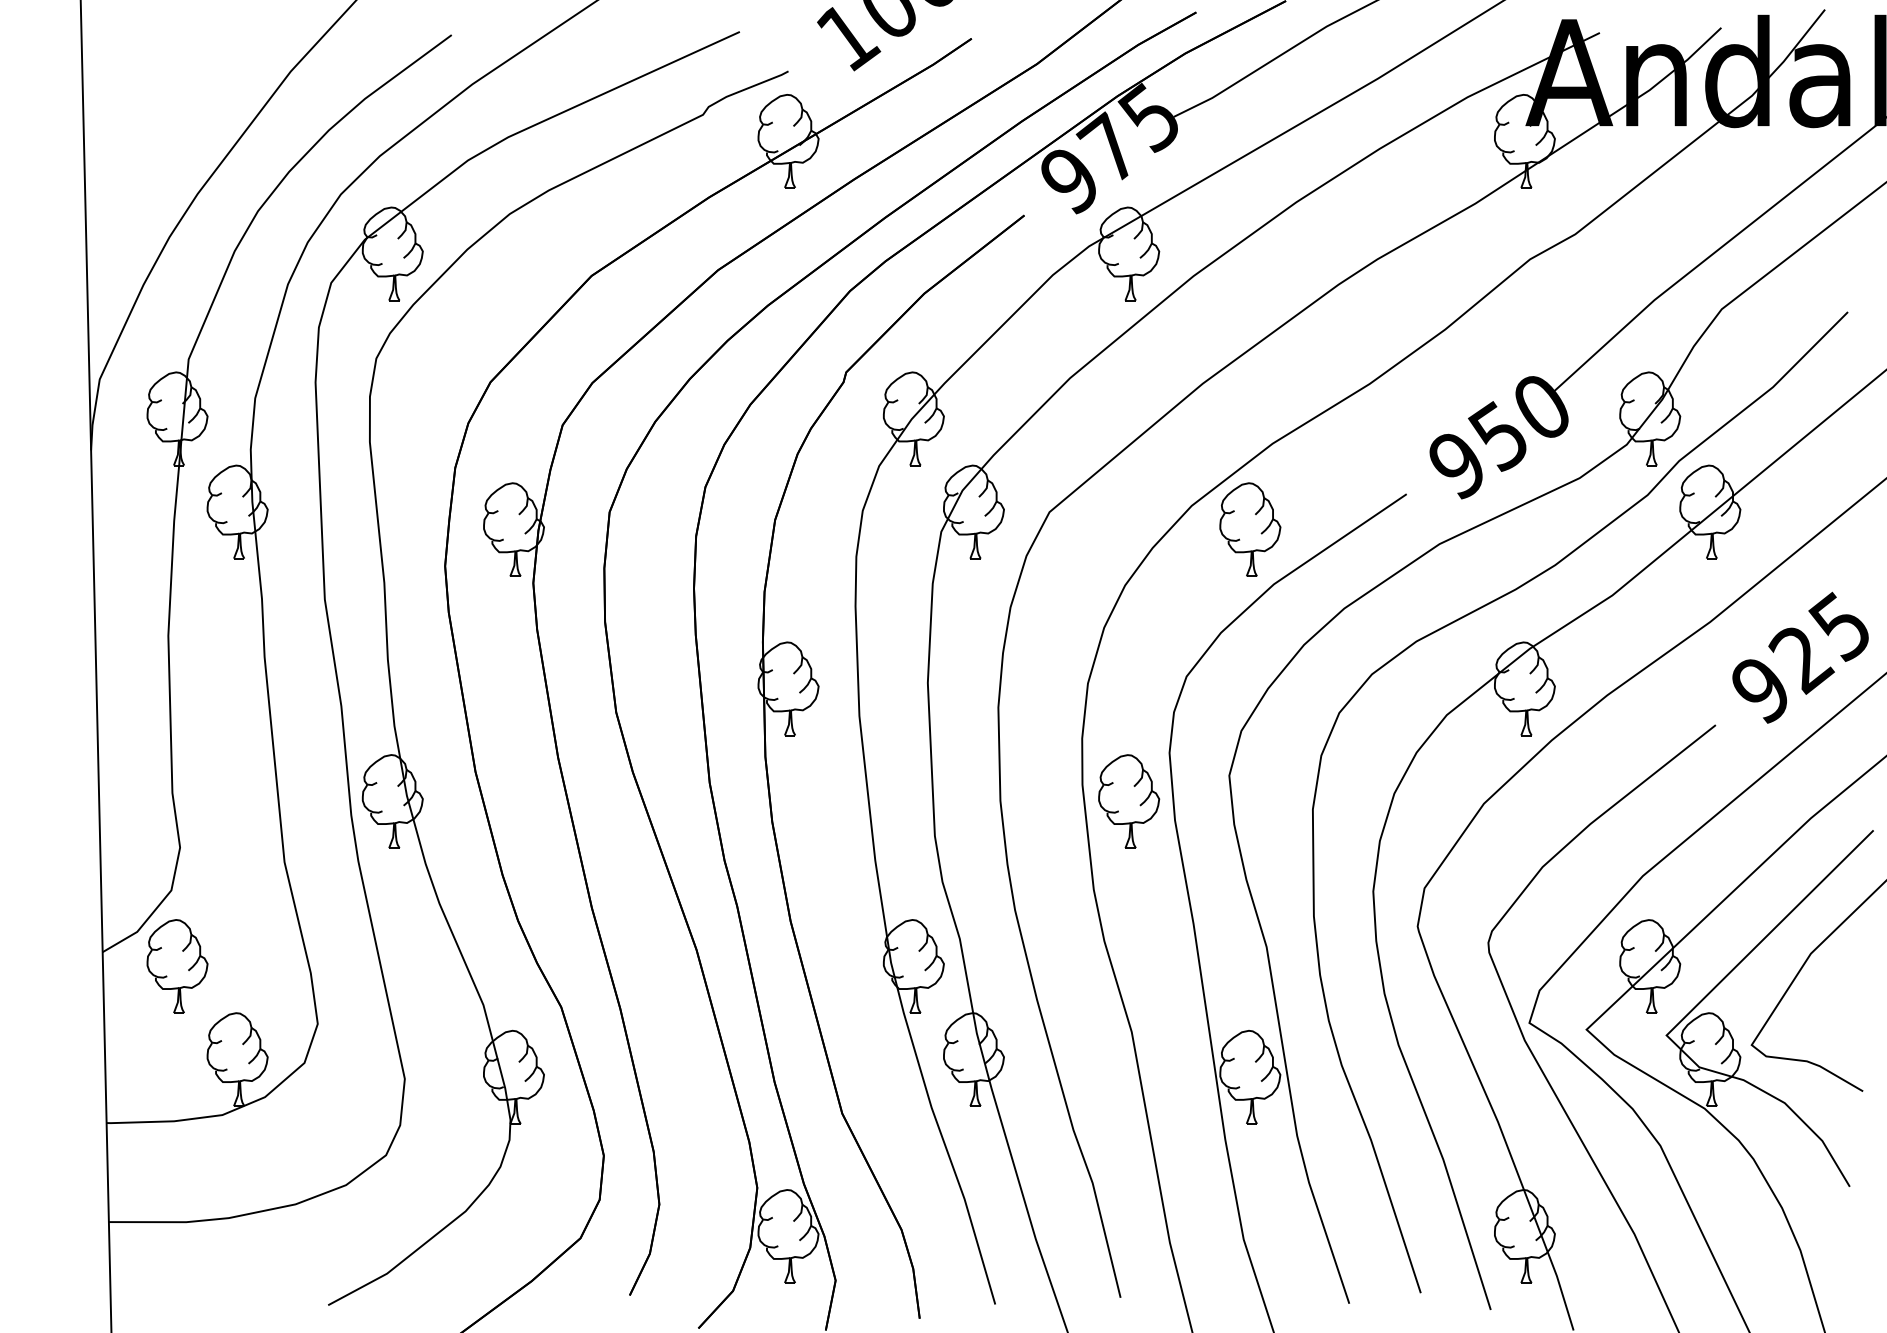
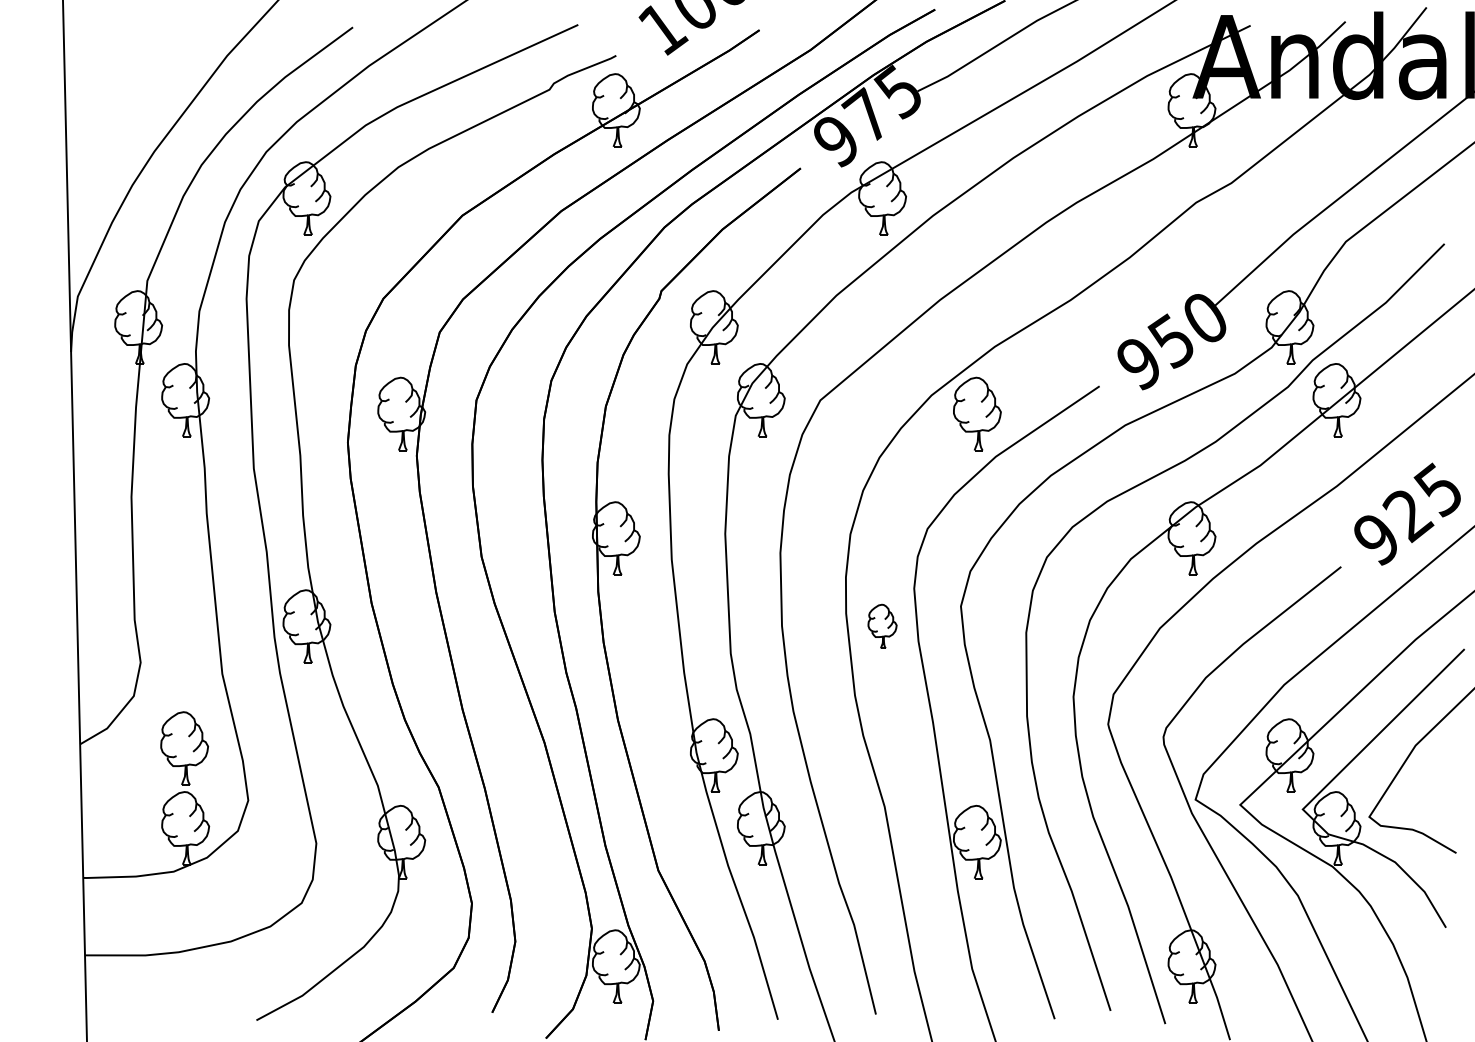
part: (1128, 801) -> (882, 626), size x0.6
part: (177, 966) -> (184, 748), moved

